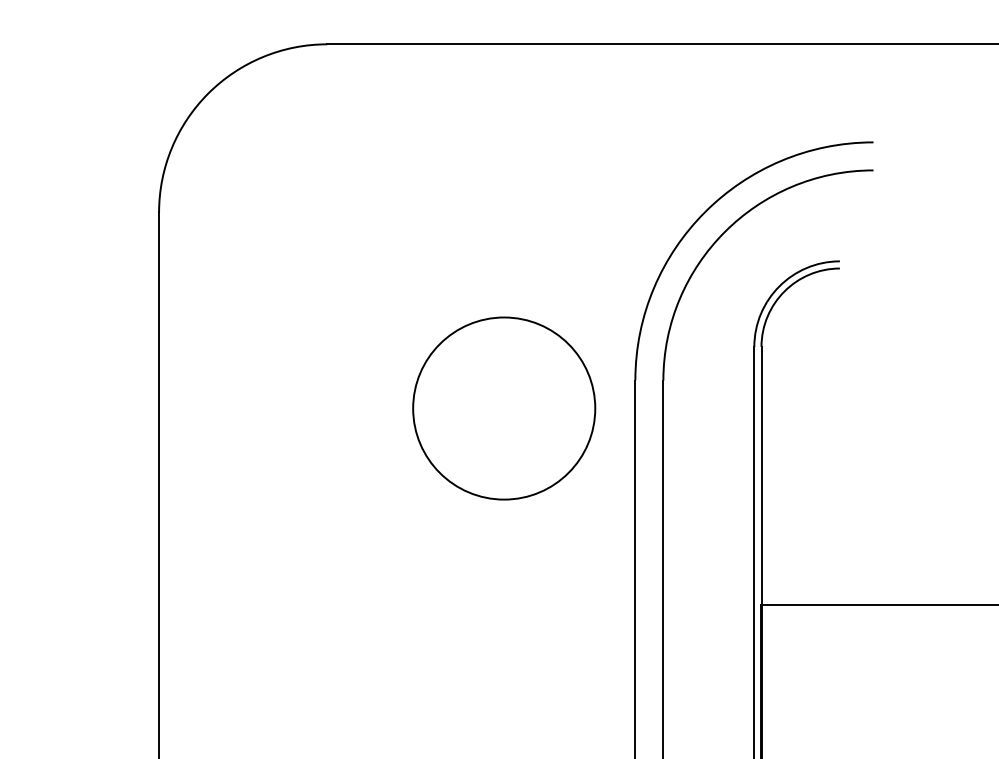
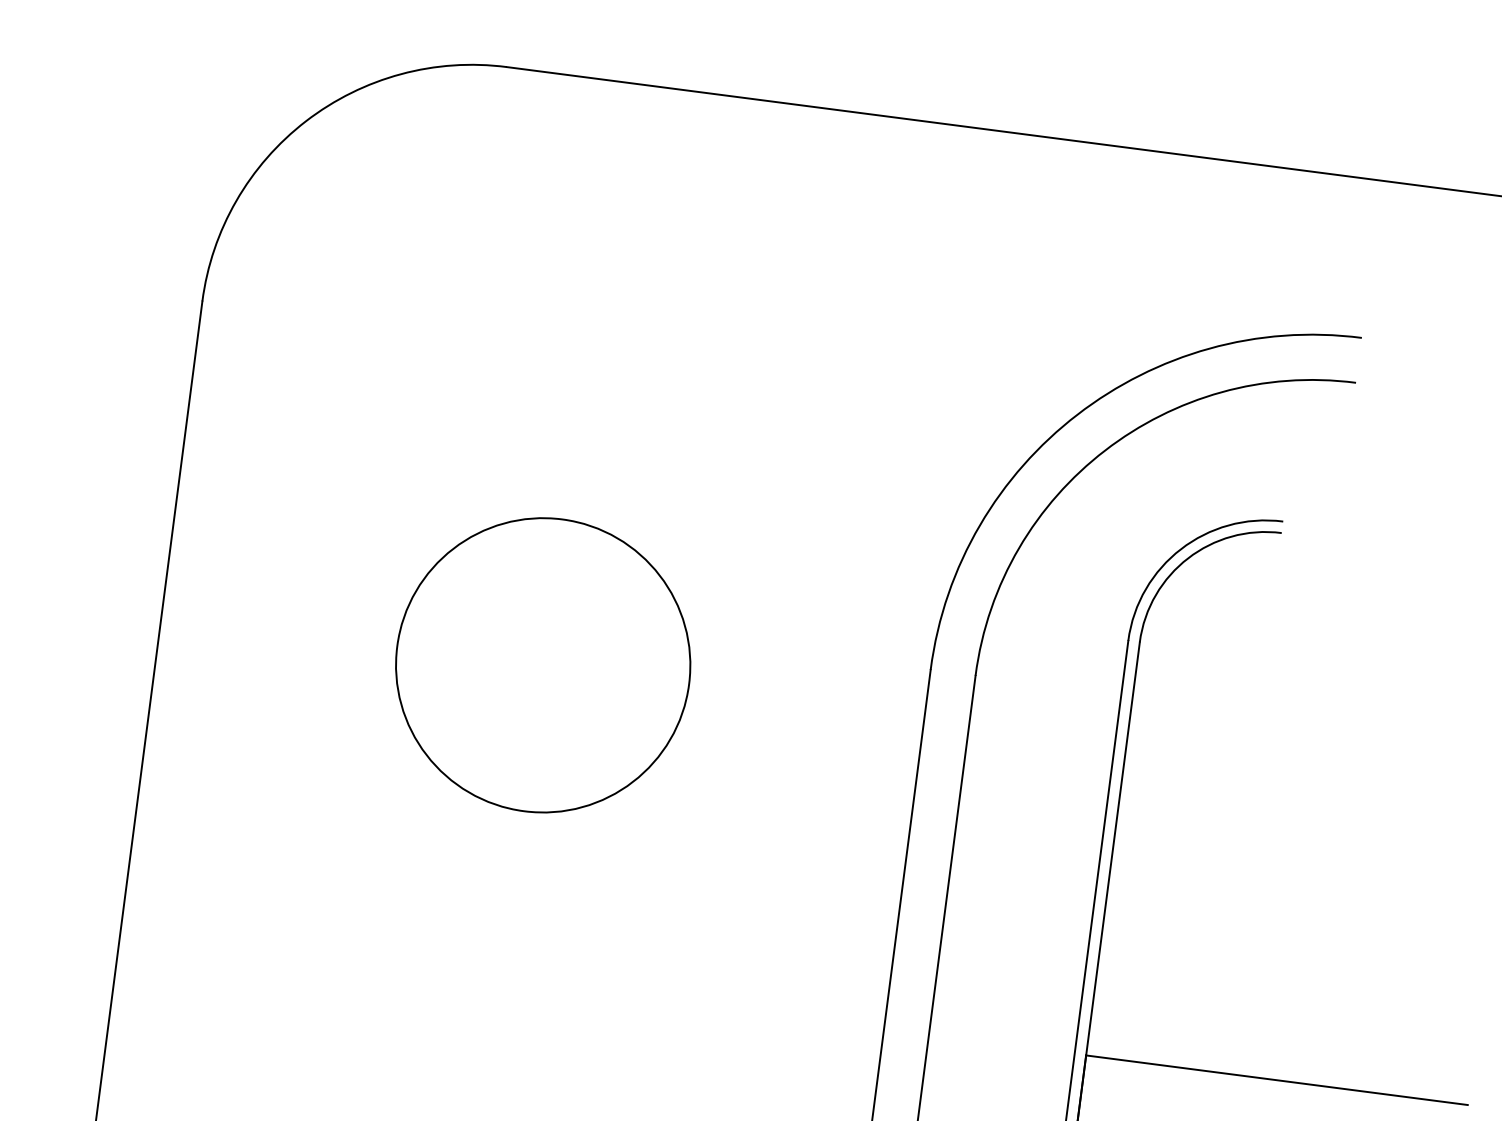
circle: (504, 408) -> (543, 665), moved

